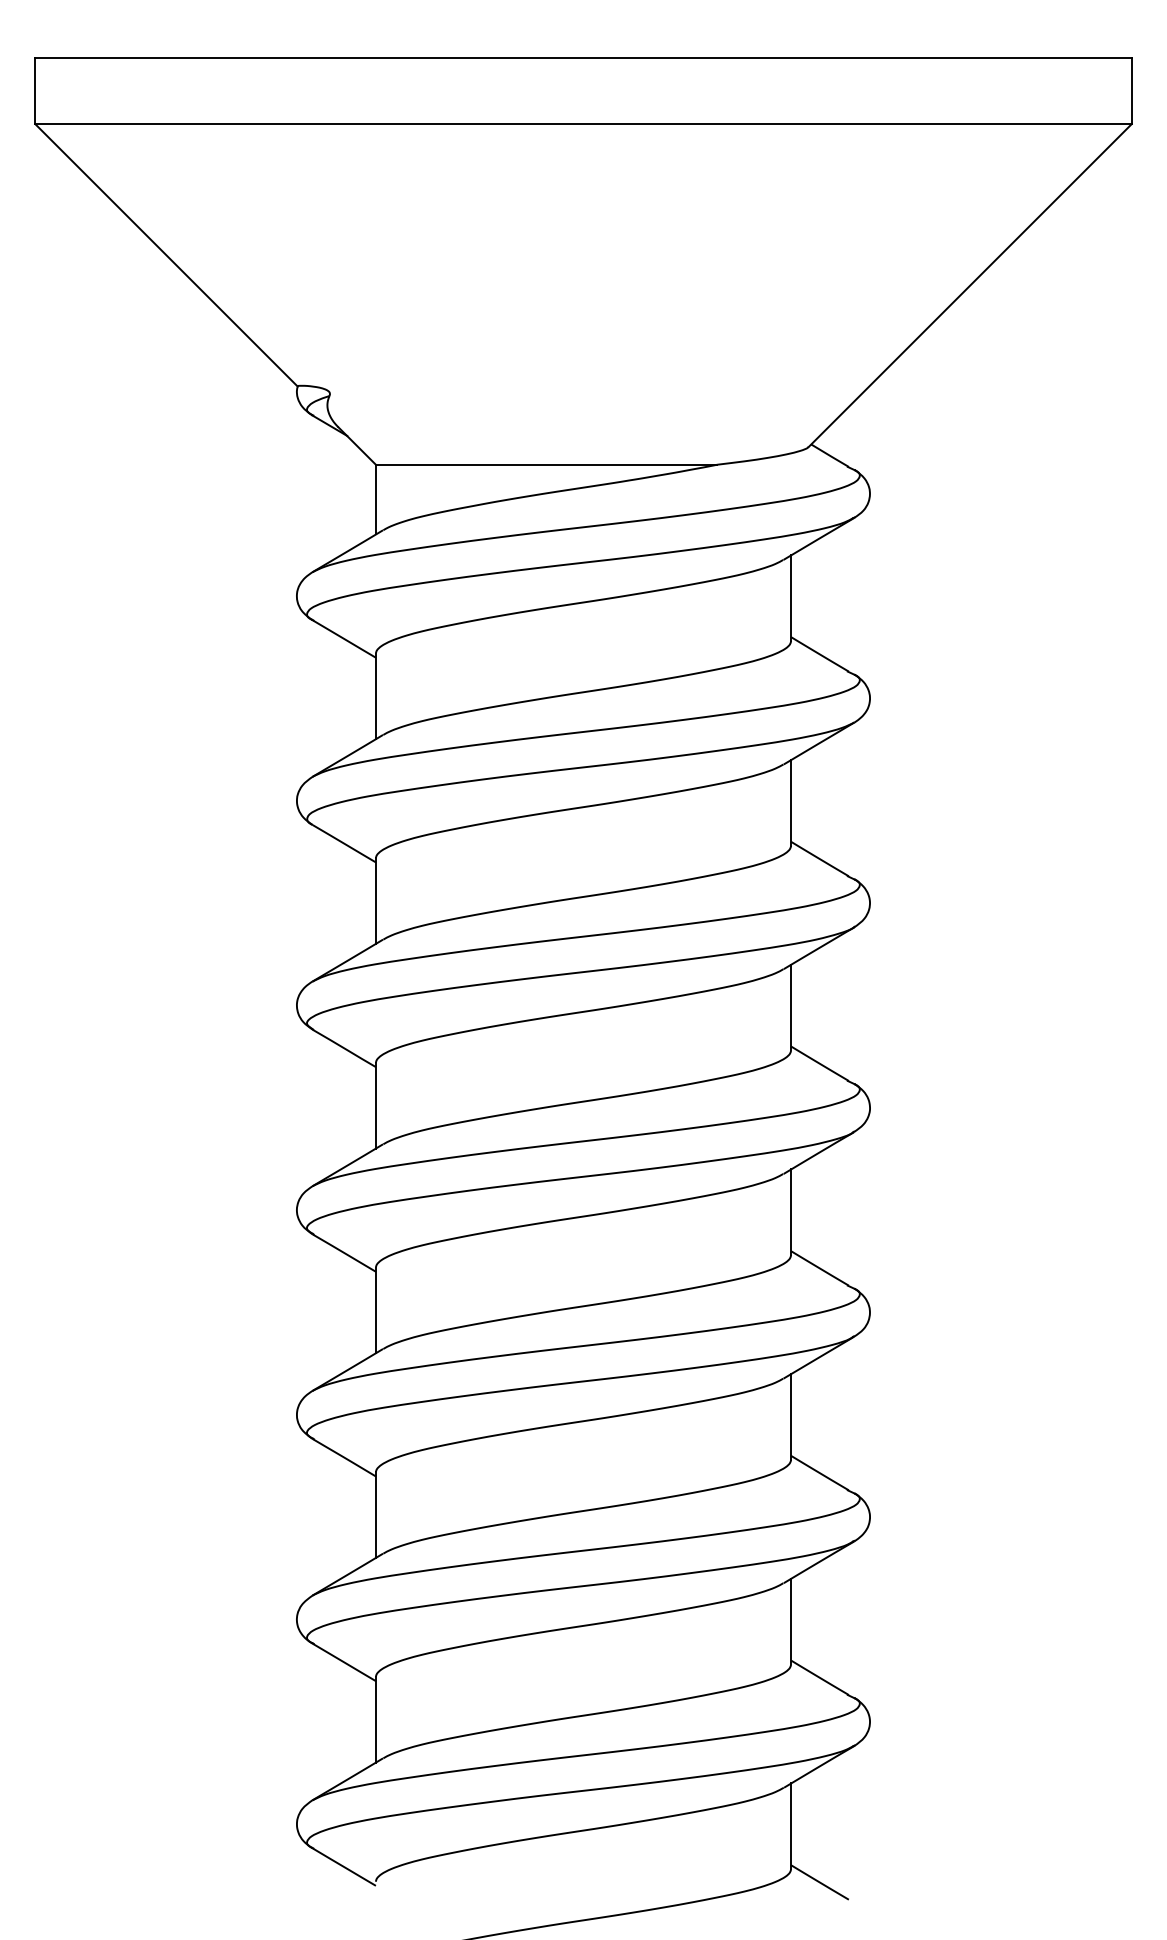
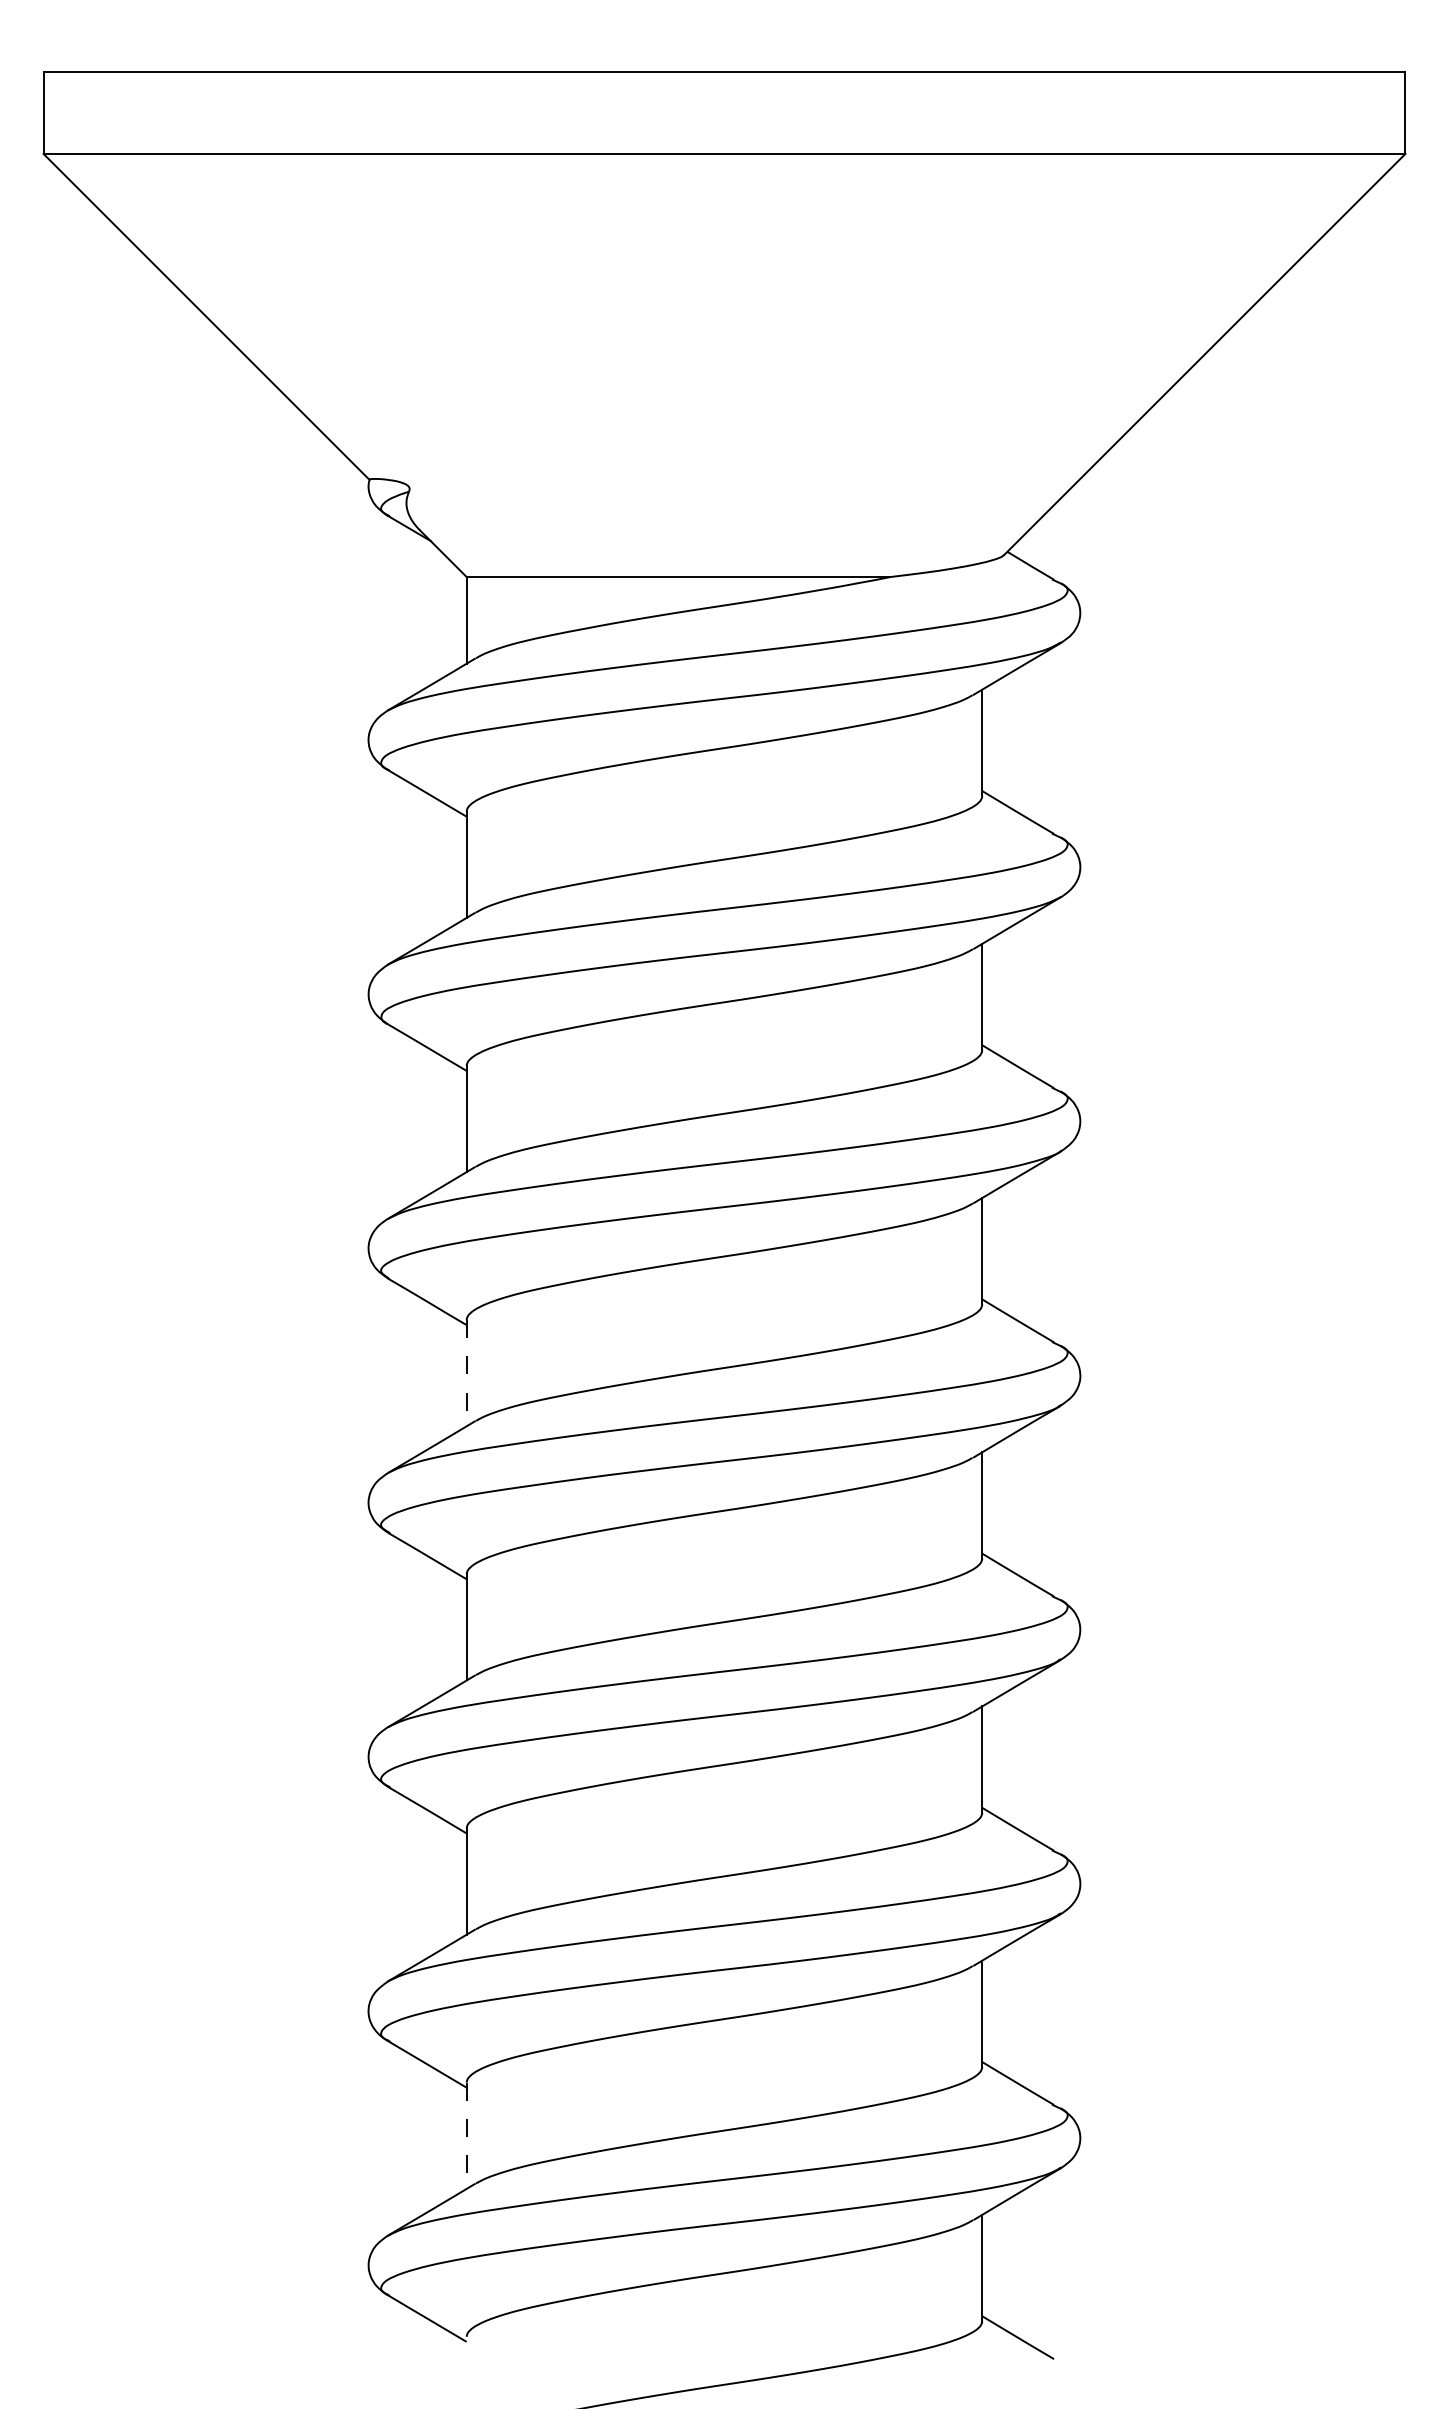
line: (375, 1106) -> (466, 1373), solid -> dashed
line: (375, 1720) -> (466, 2136), solid -> dashed

